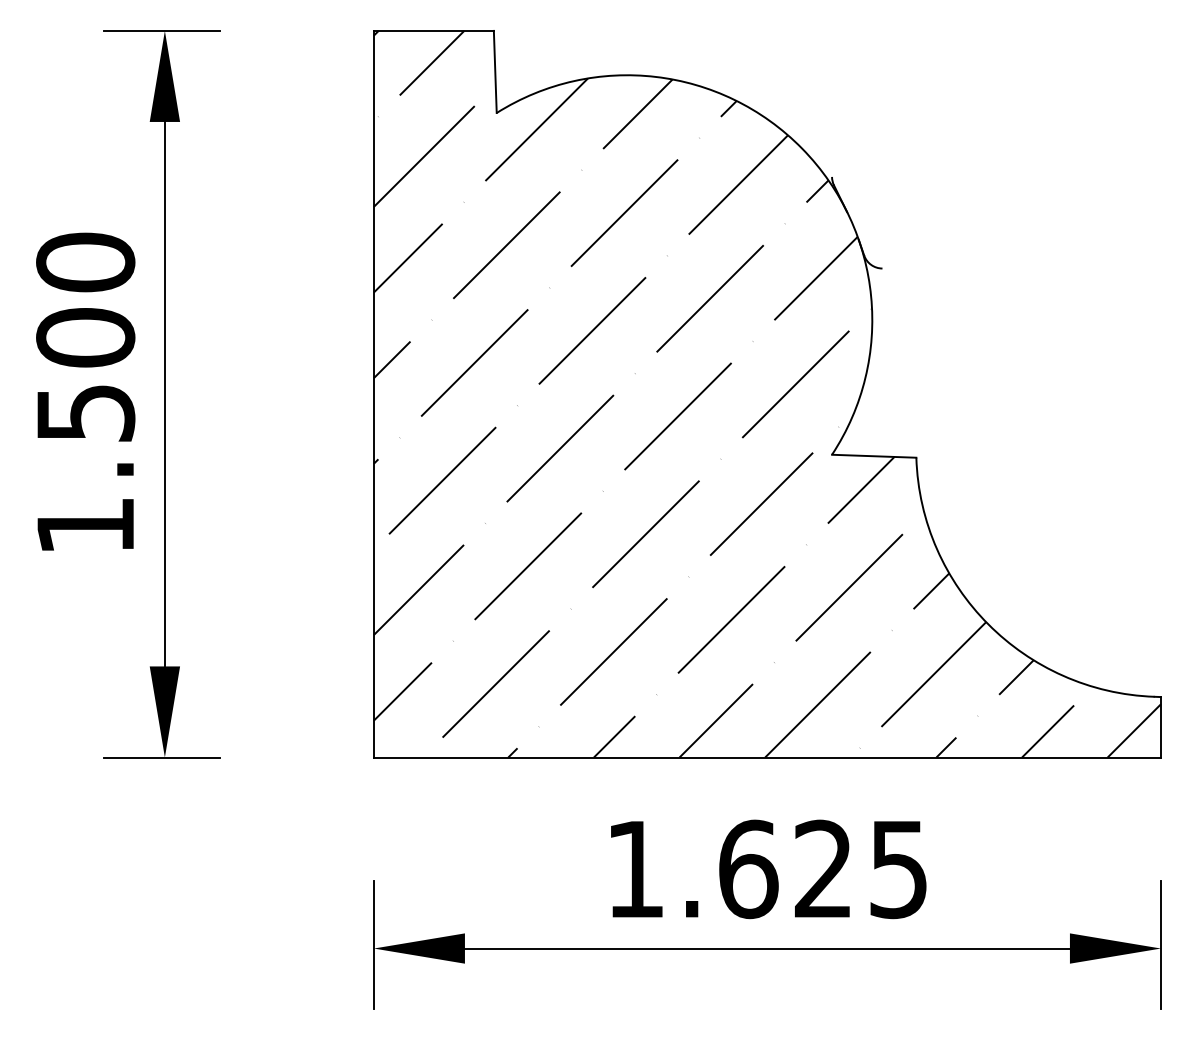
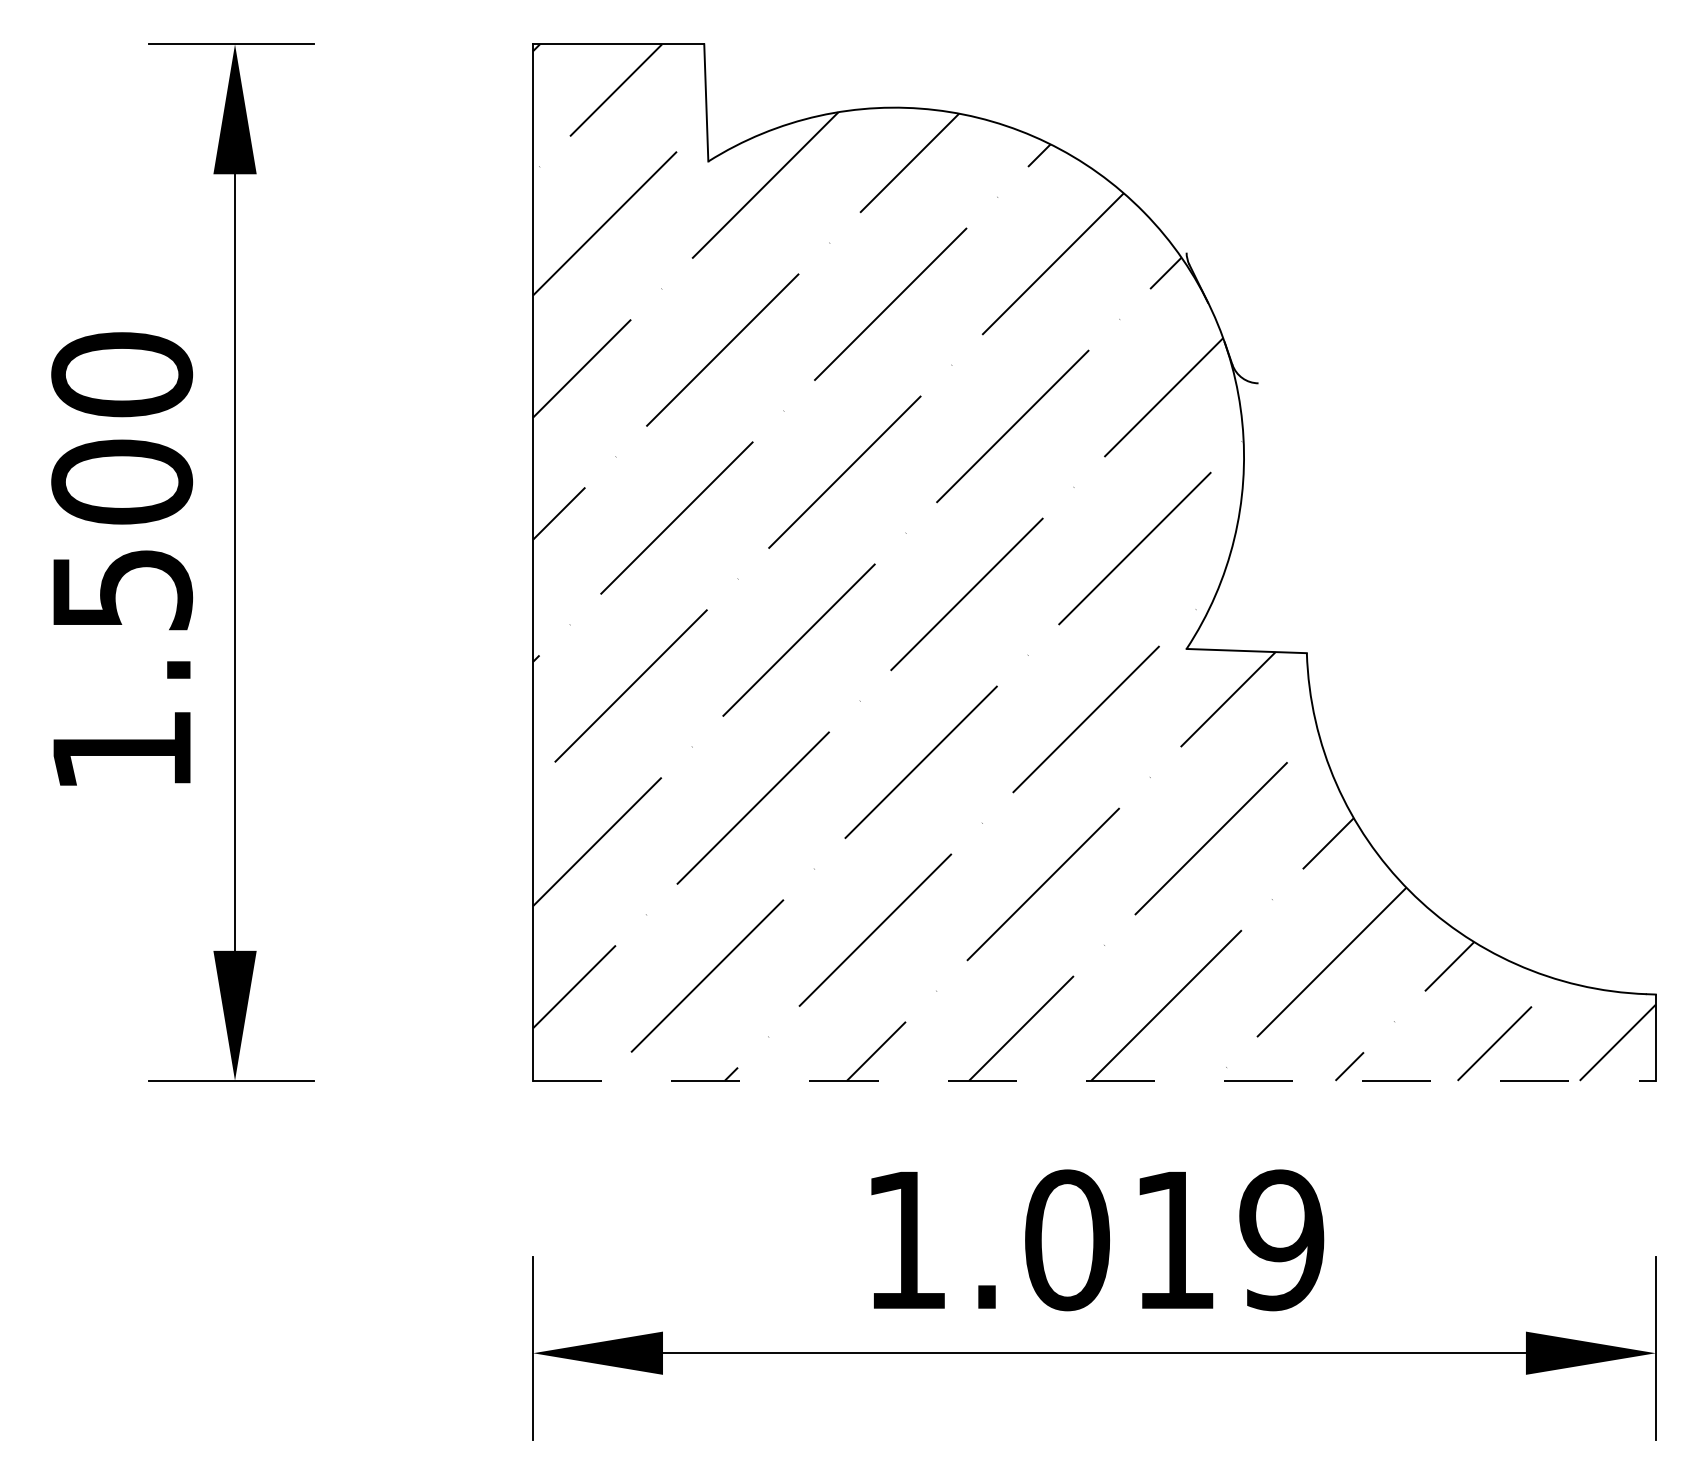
line: (767, 757) -> (1094, 1080), solid -> dashed
text: (823, 869) -> (1174, 1240), 1.625 -> 1.019

